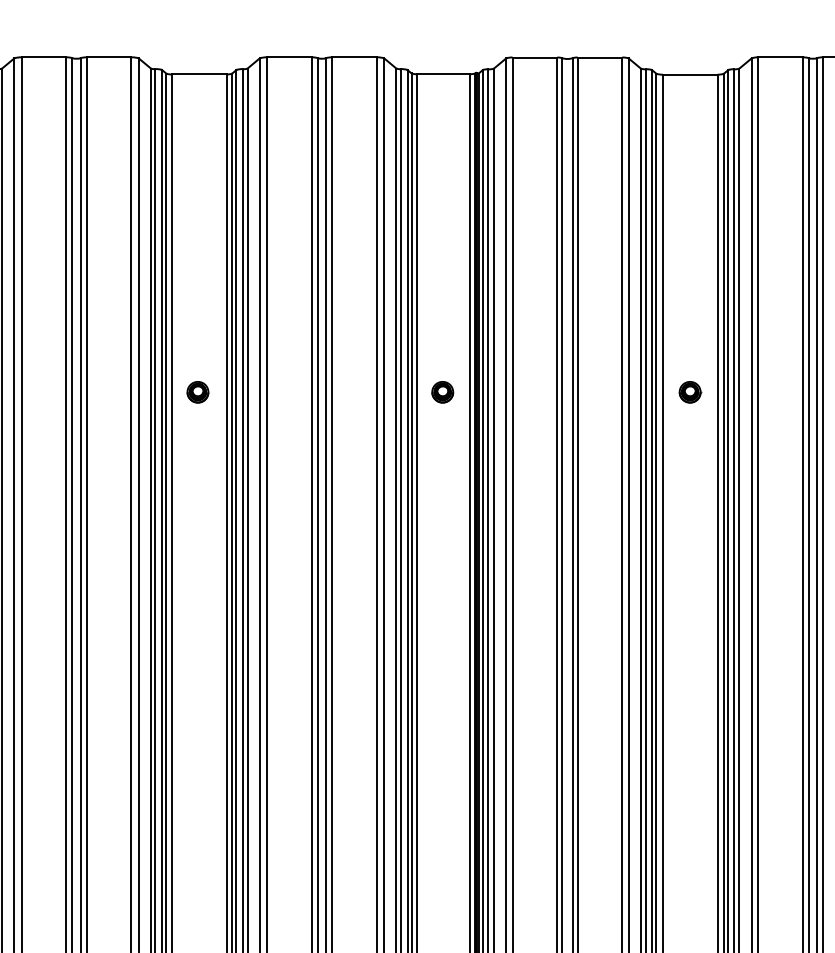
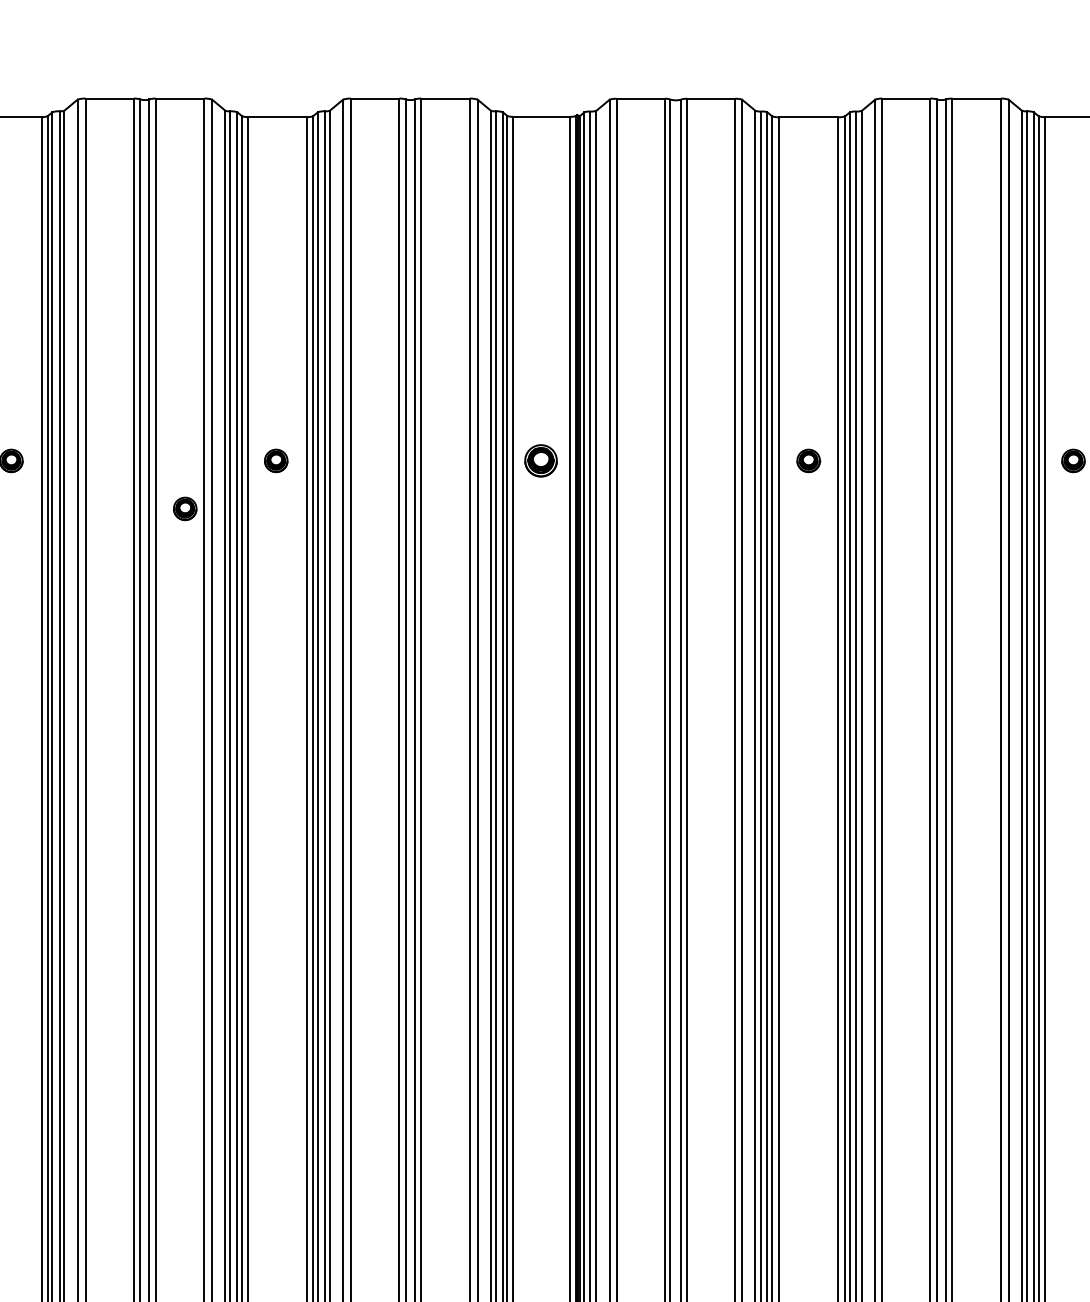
part: (442, 391) -> (540, 460), size x1.4
part: (114, 436) -> (185, 508), added

